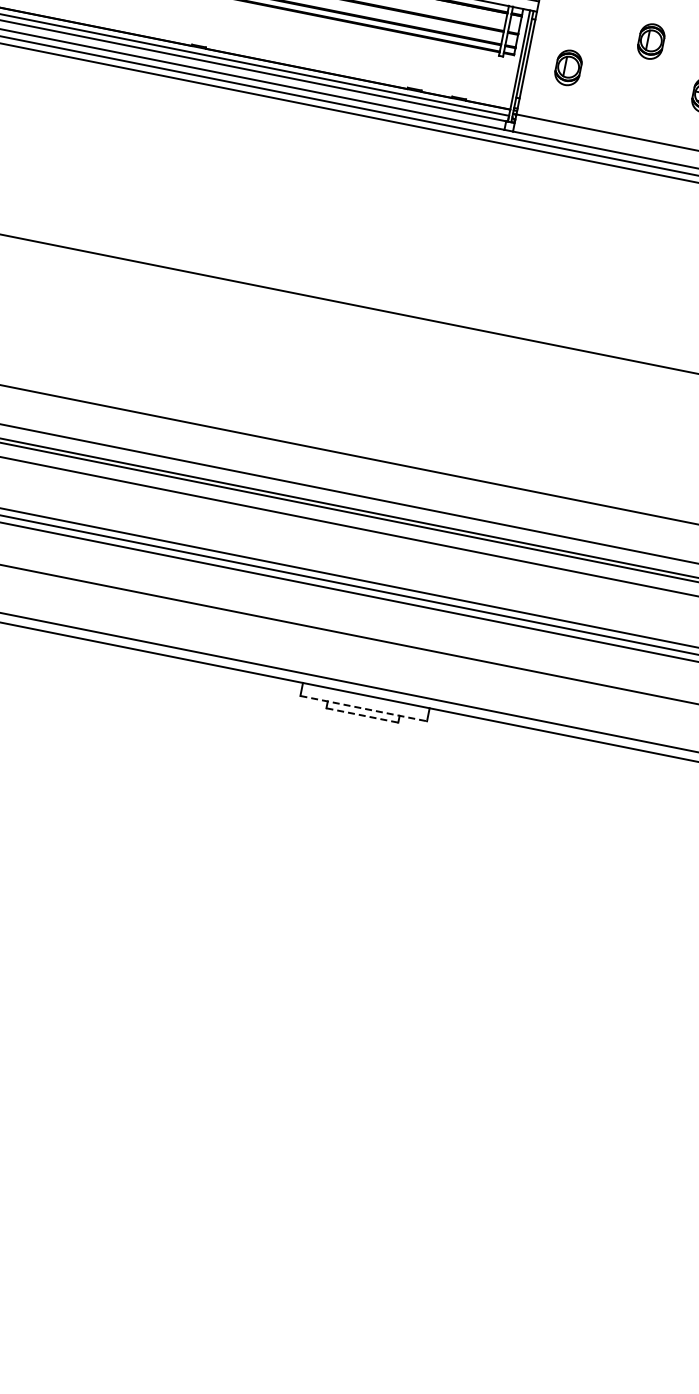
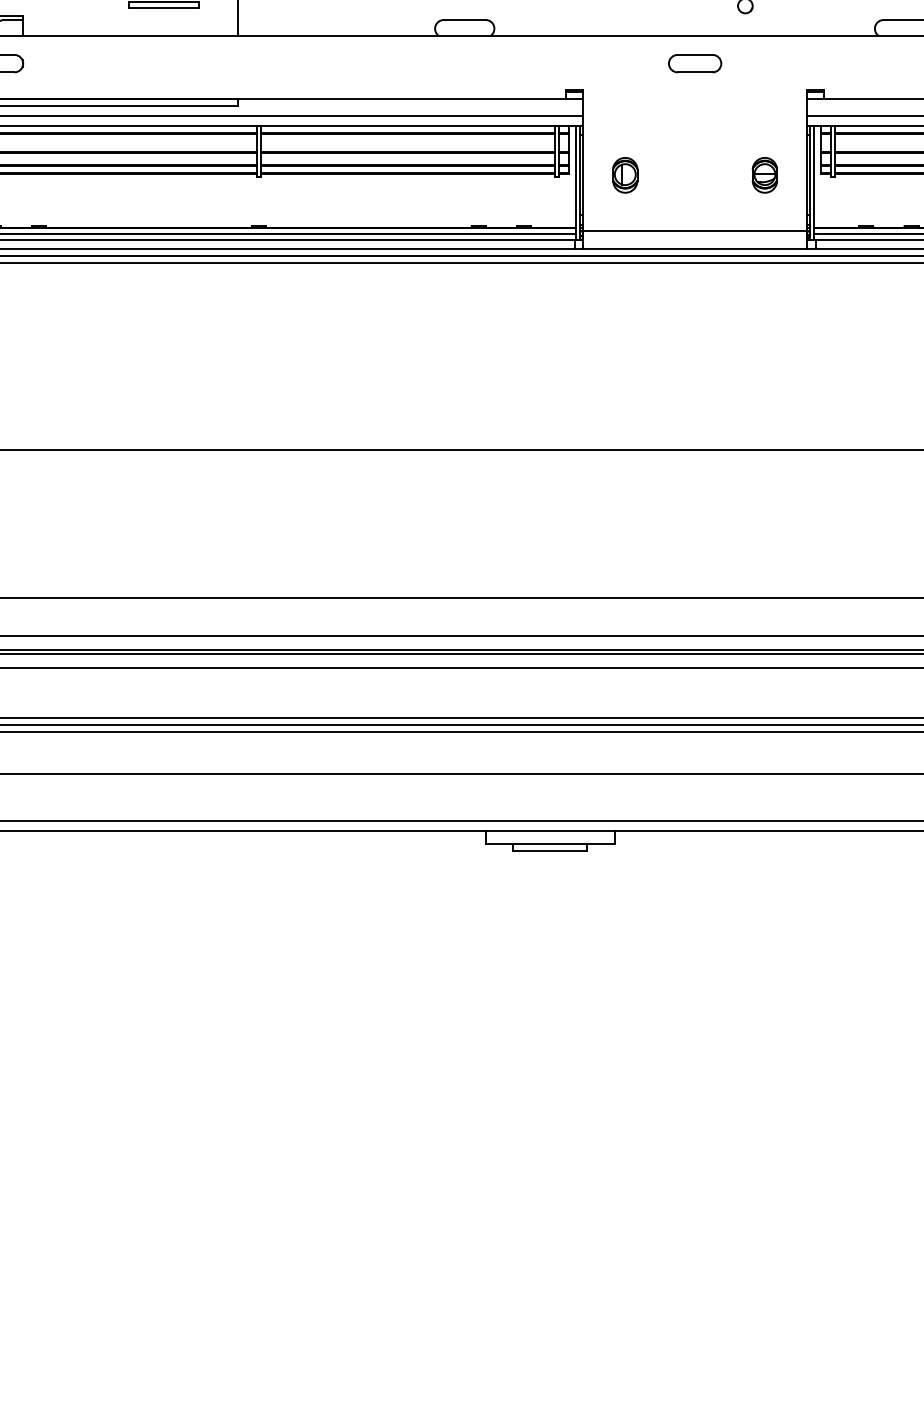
part: (651, 41) -> (701, 133), removed
line: (364, 708) -> (550, 843), dashed -> solid
line: (362, 715) -> (550, 850), dashed -> solid

